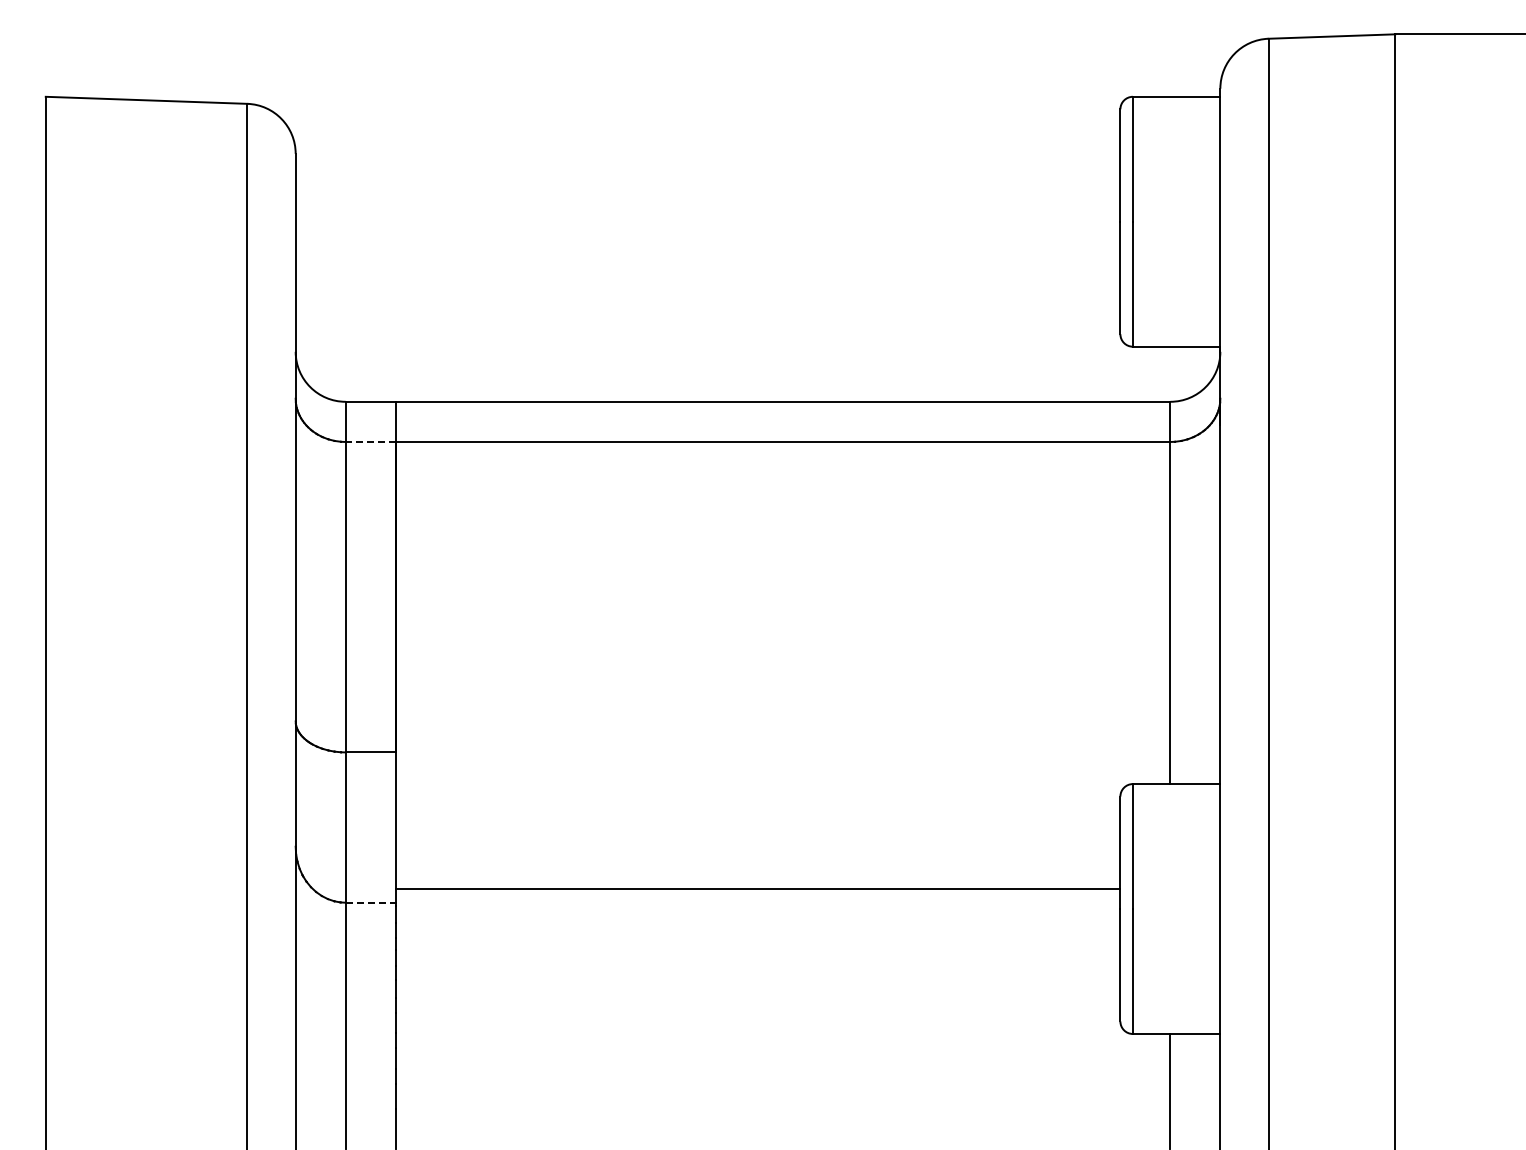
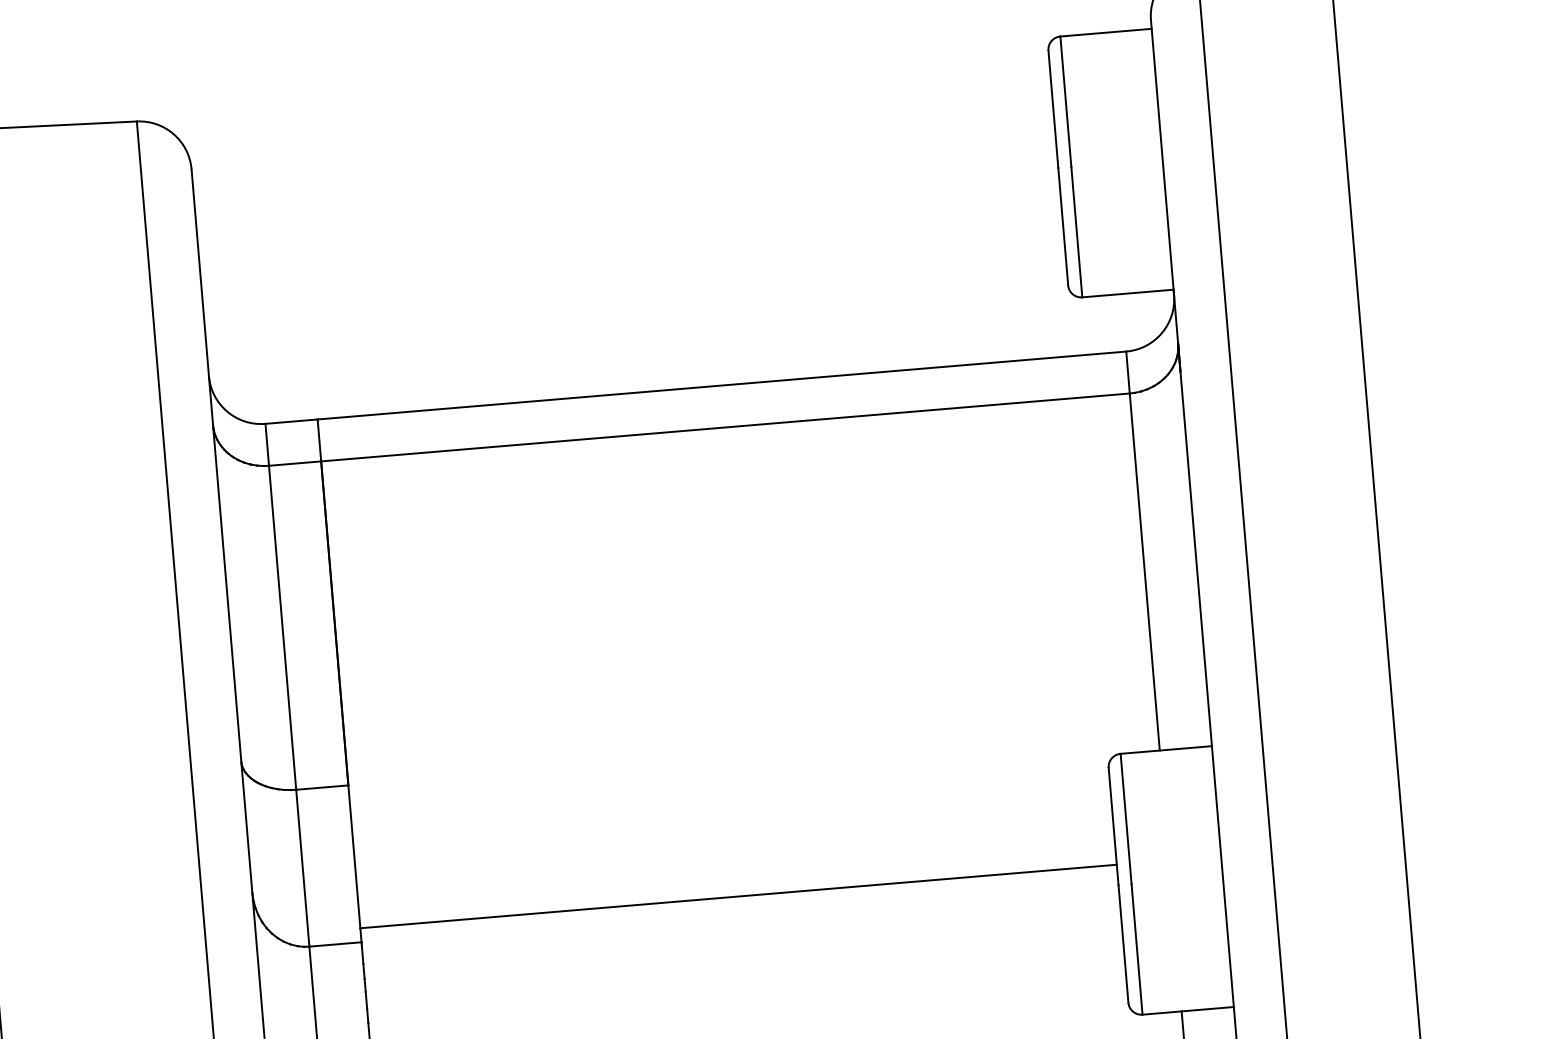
line: (370, 441) -> (294, 463), dashed -> solid
line: (370, 902) -> (335, 944), dashed -> solid

